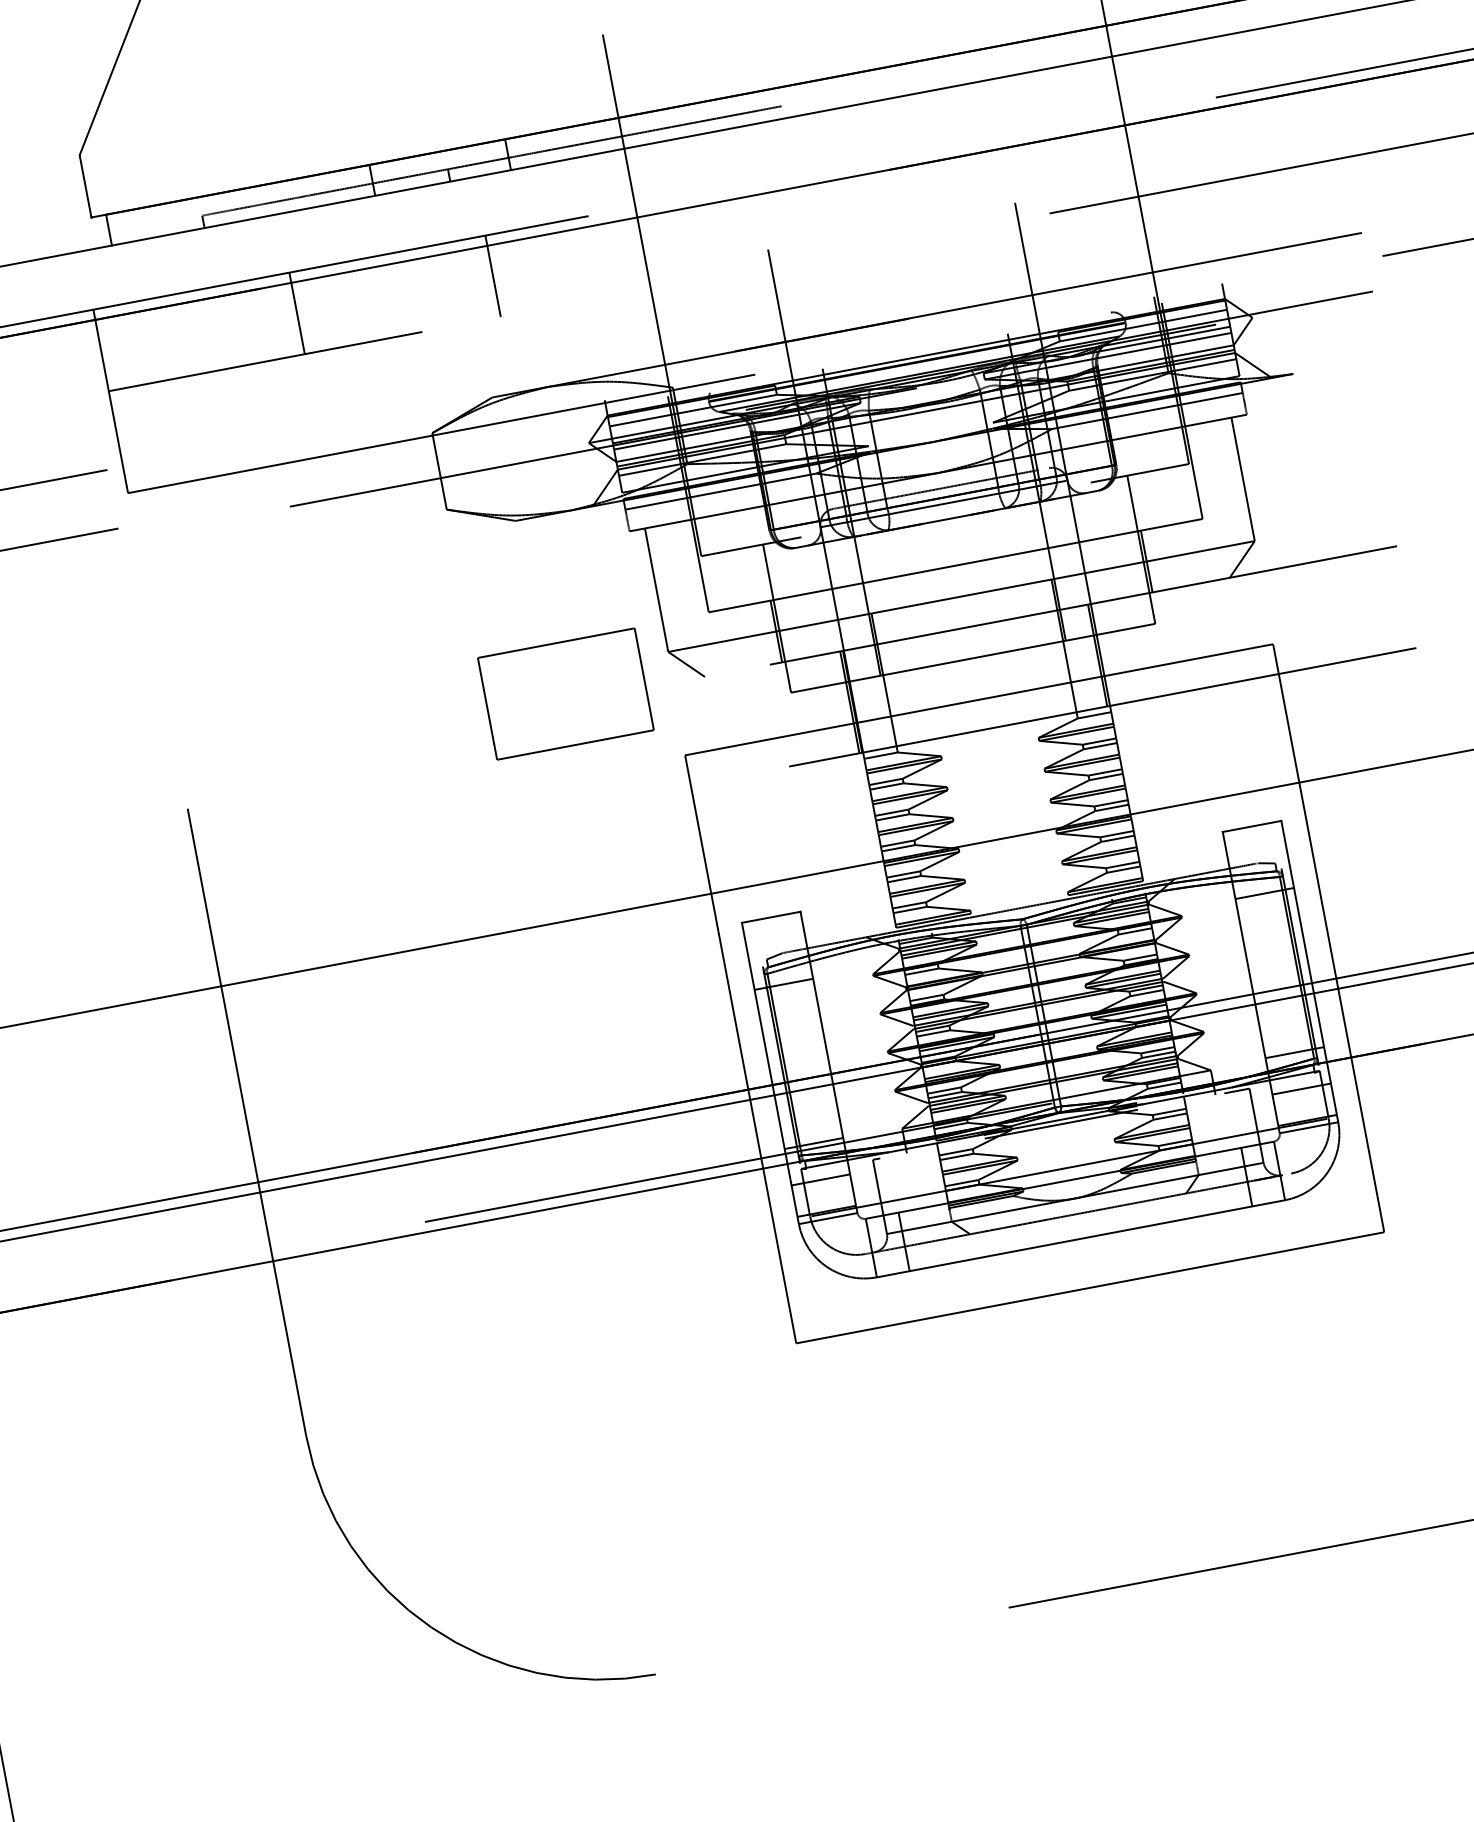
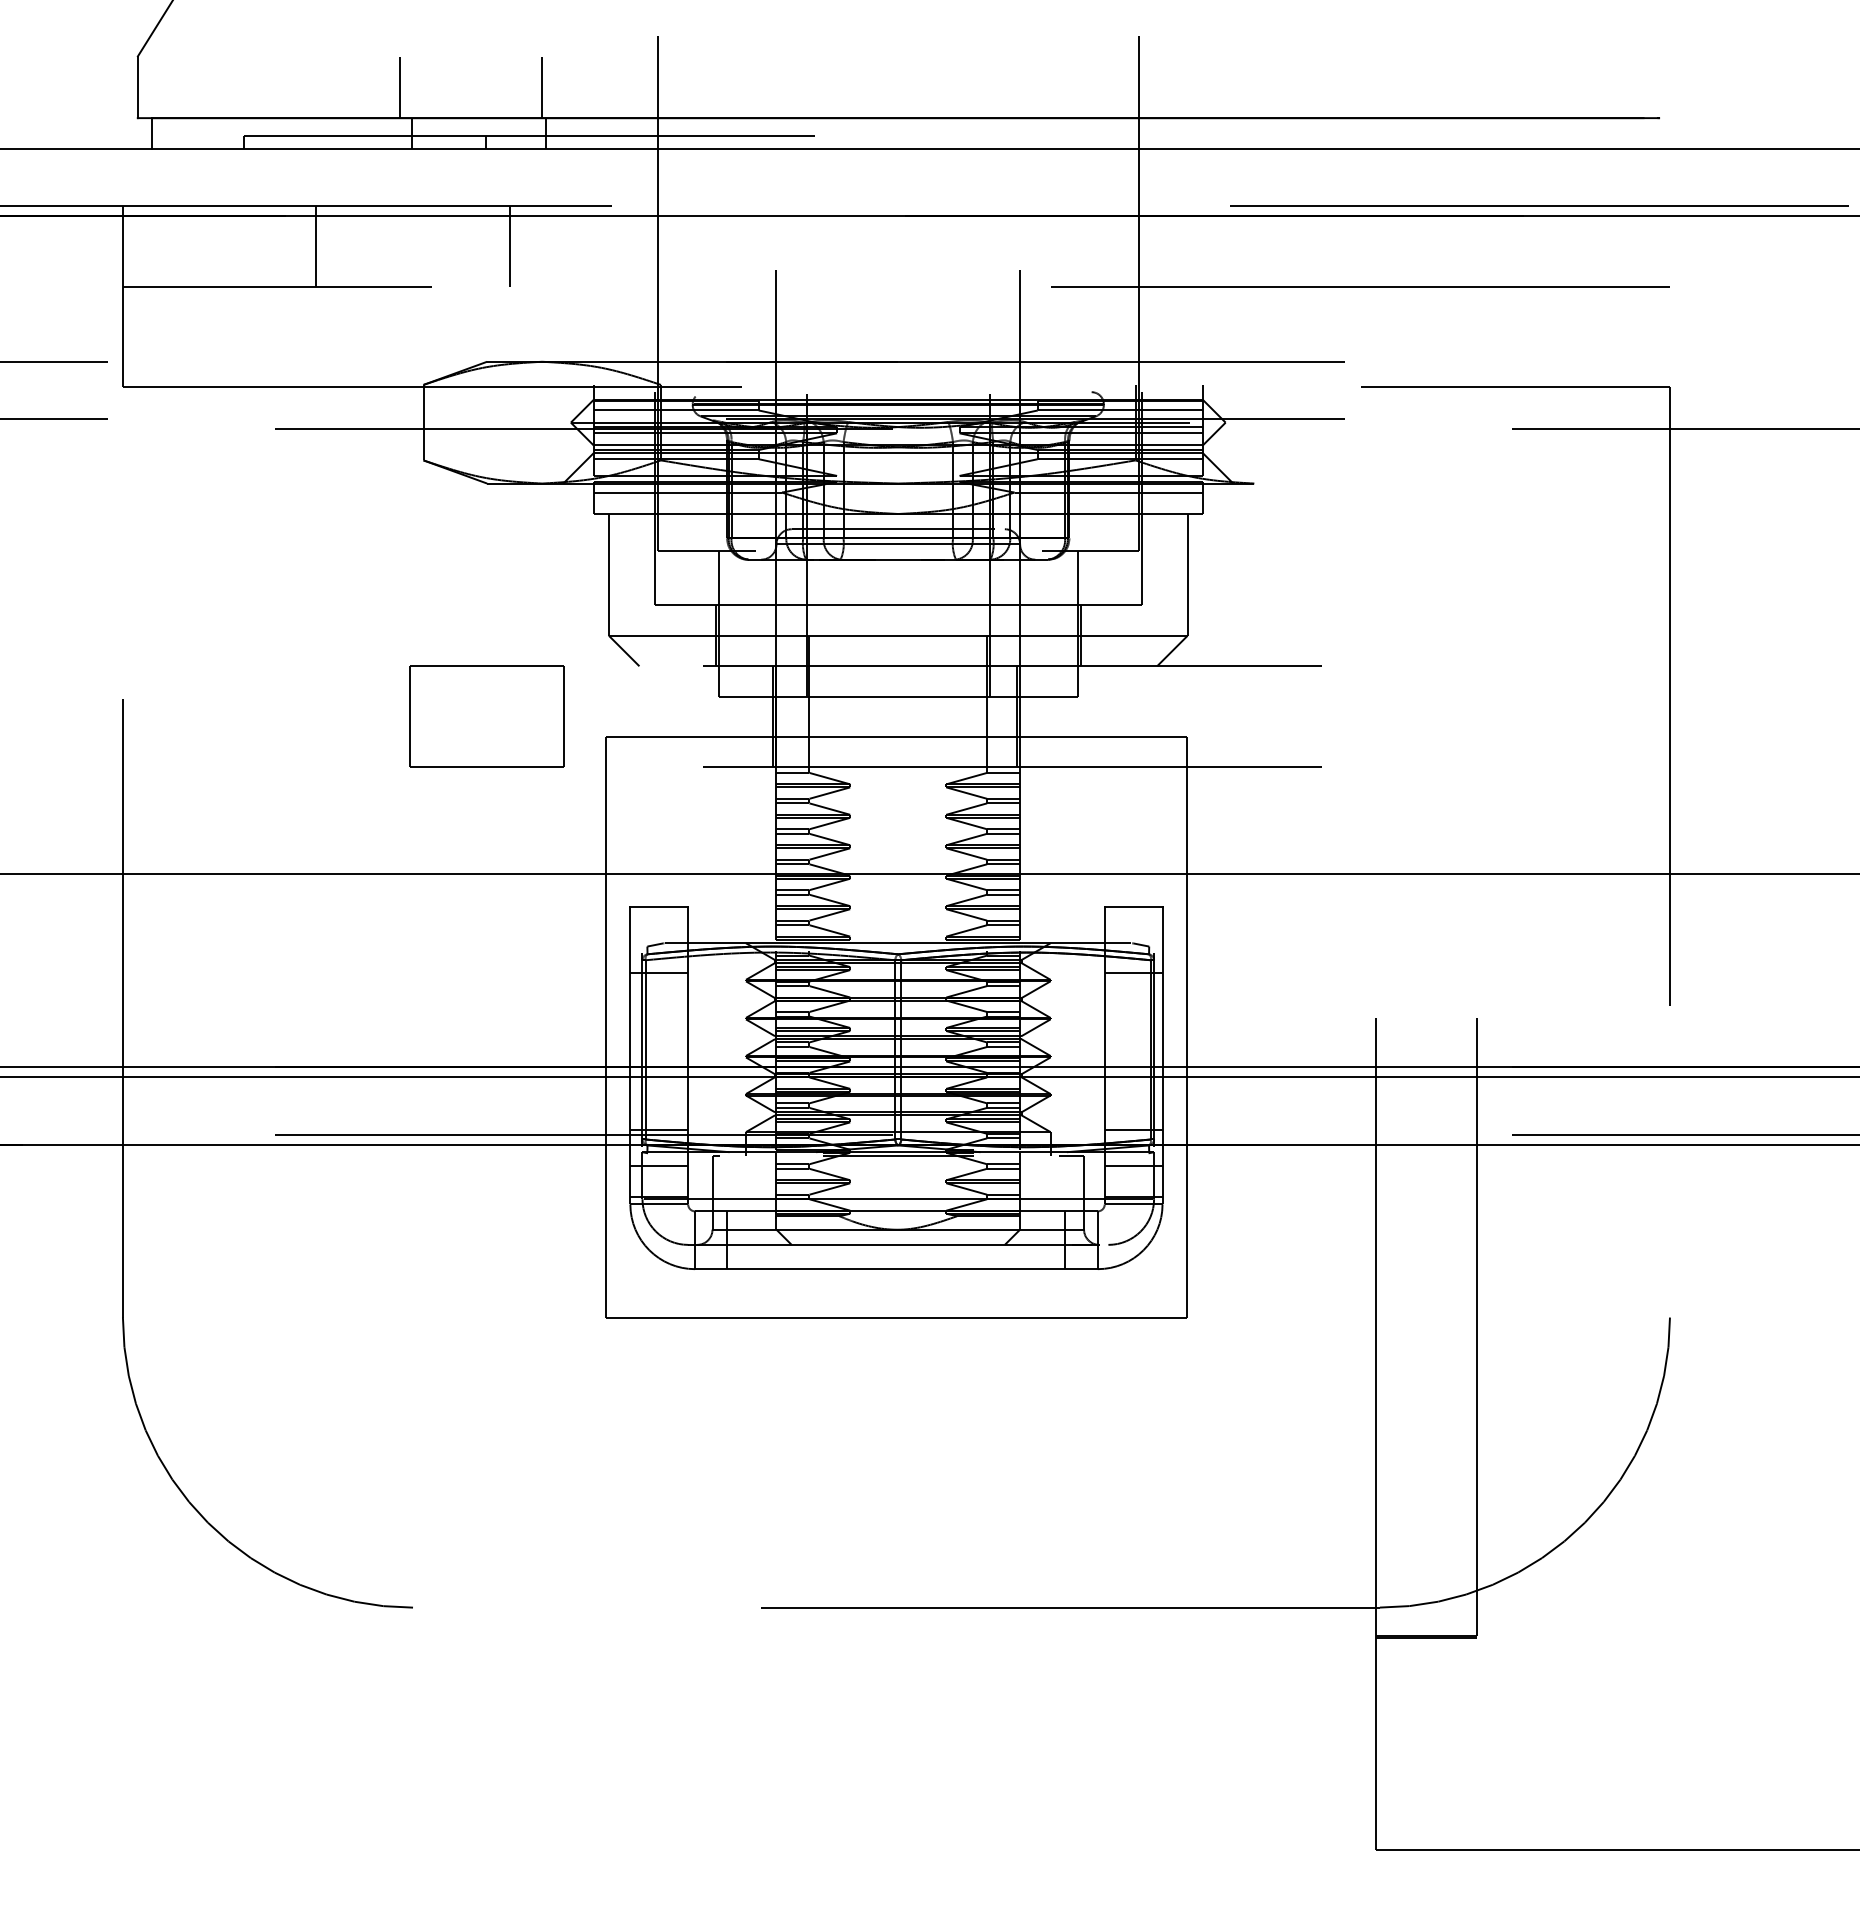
line: (494, 109) -> (541, 87), added
line: (350, 136) -> (399, 87), added
part: (565, 694) -> (486, 716), moved

